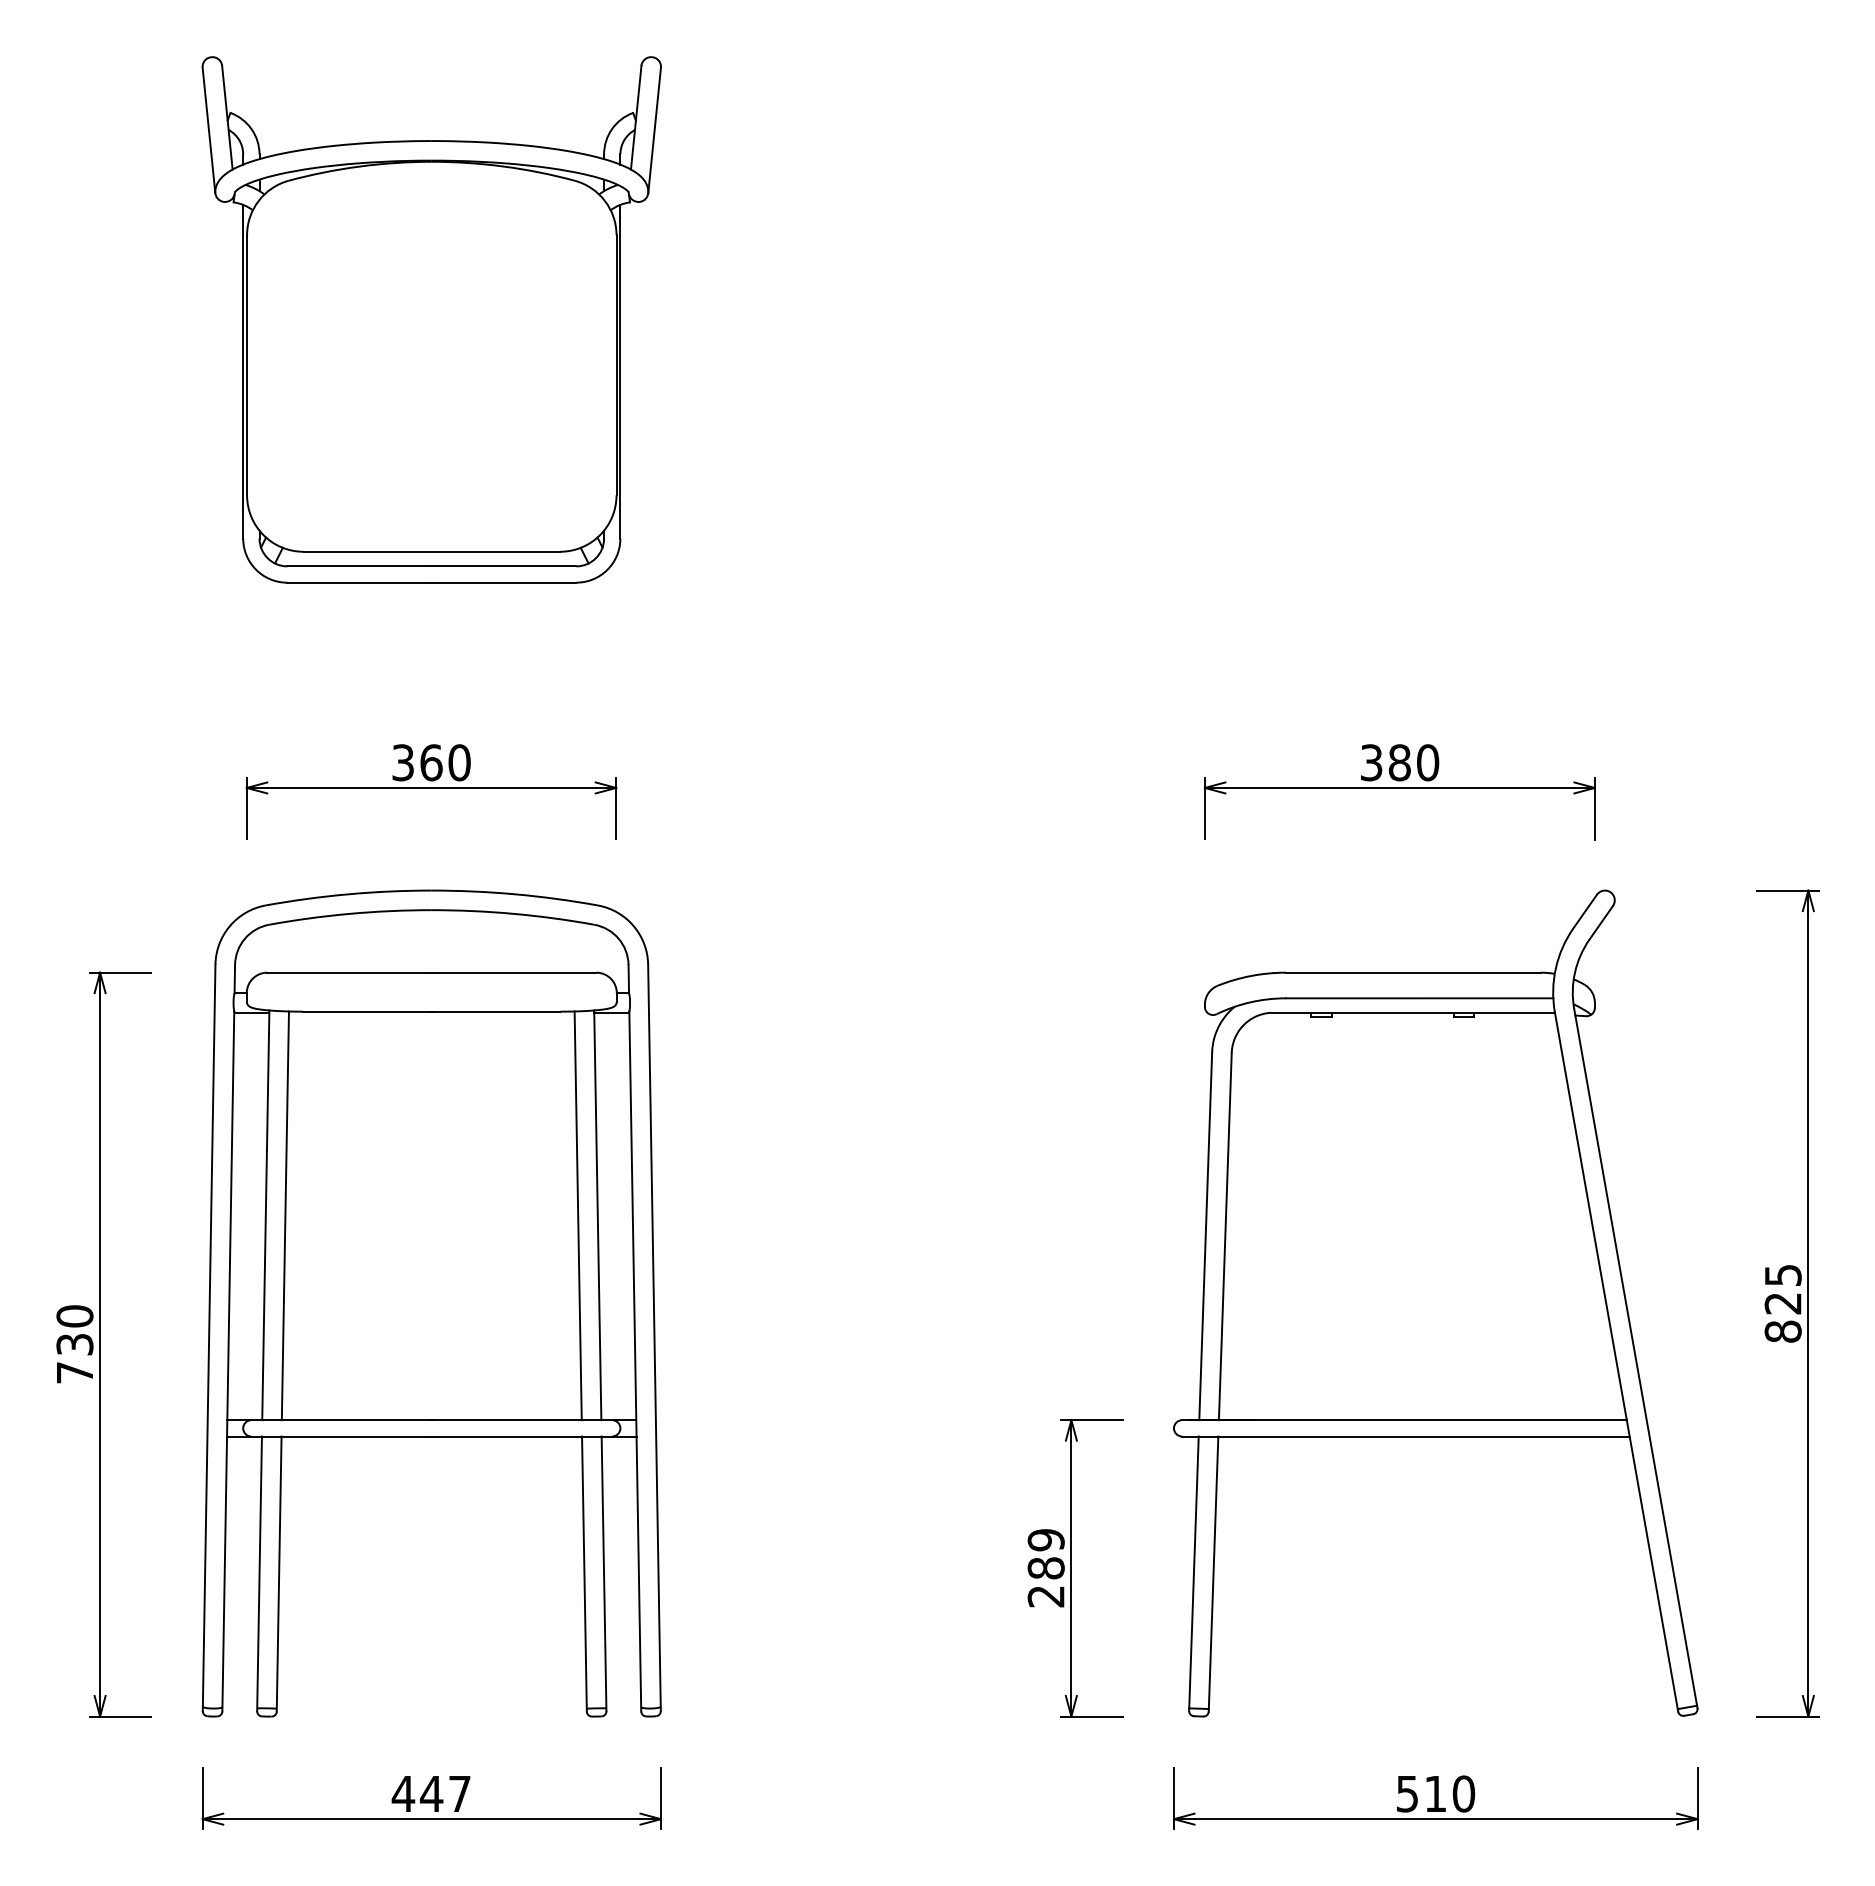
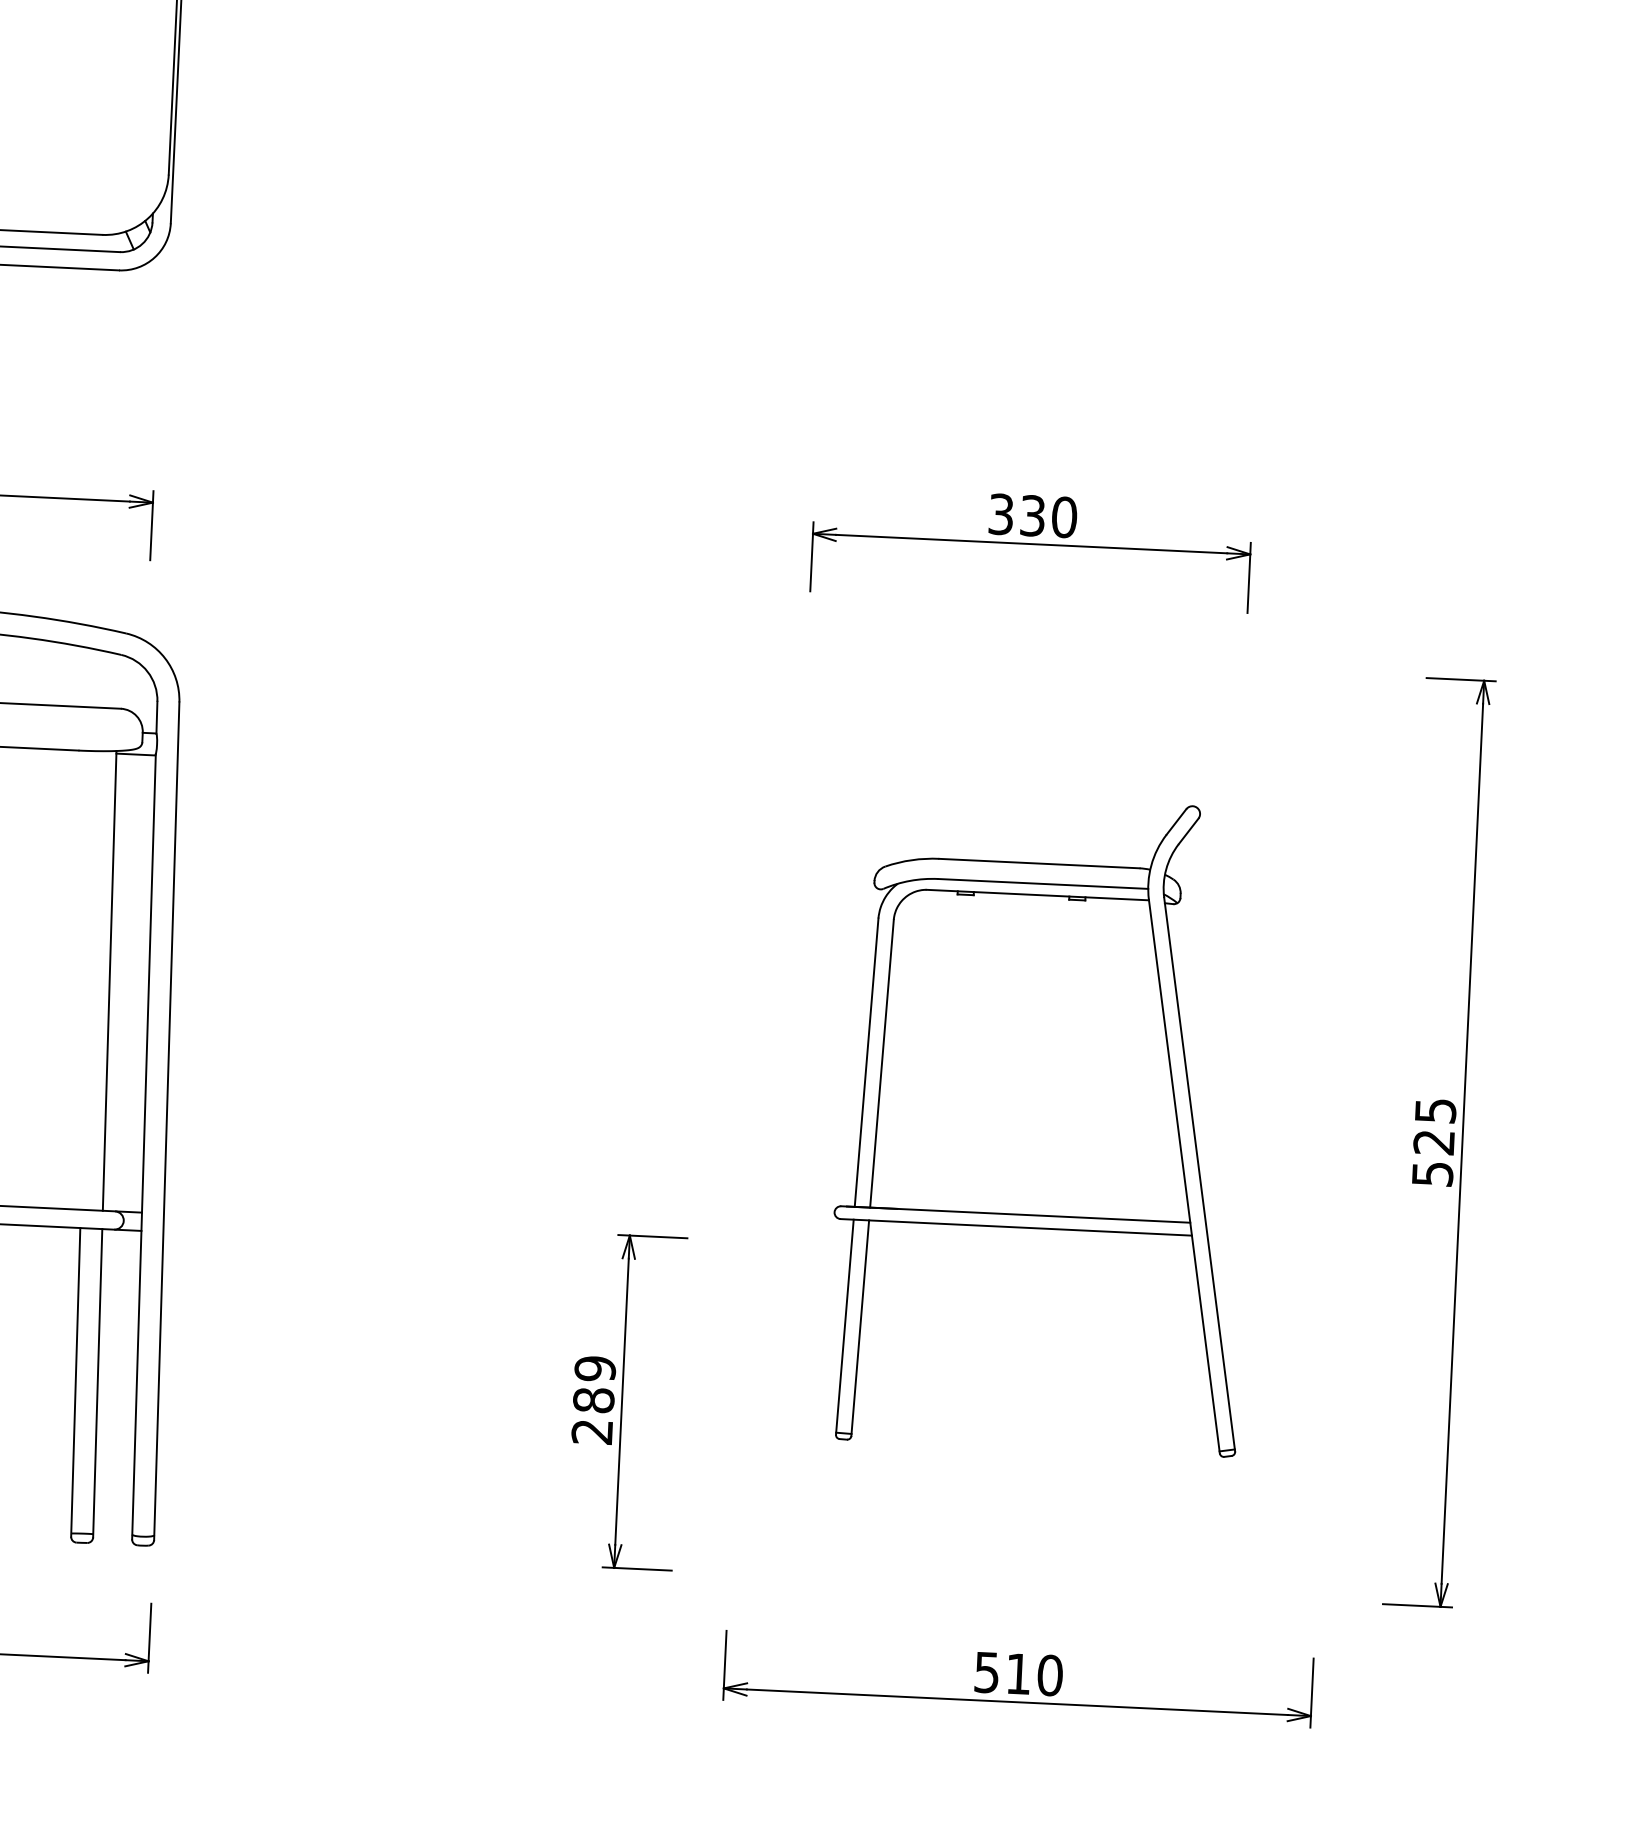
text: (1399, 762) -> (1032, 515), 380 -> 330
line: (577, 1215) -> (86, 980), removed
part: (1435, 1303) -> (1044, 1124), size x0.7
text: (1782, 1331) -> (1431, 1173), 825 -> 525

